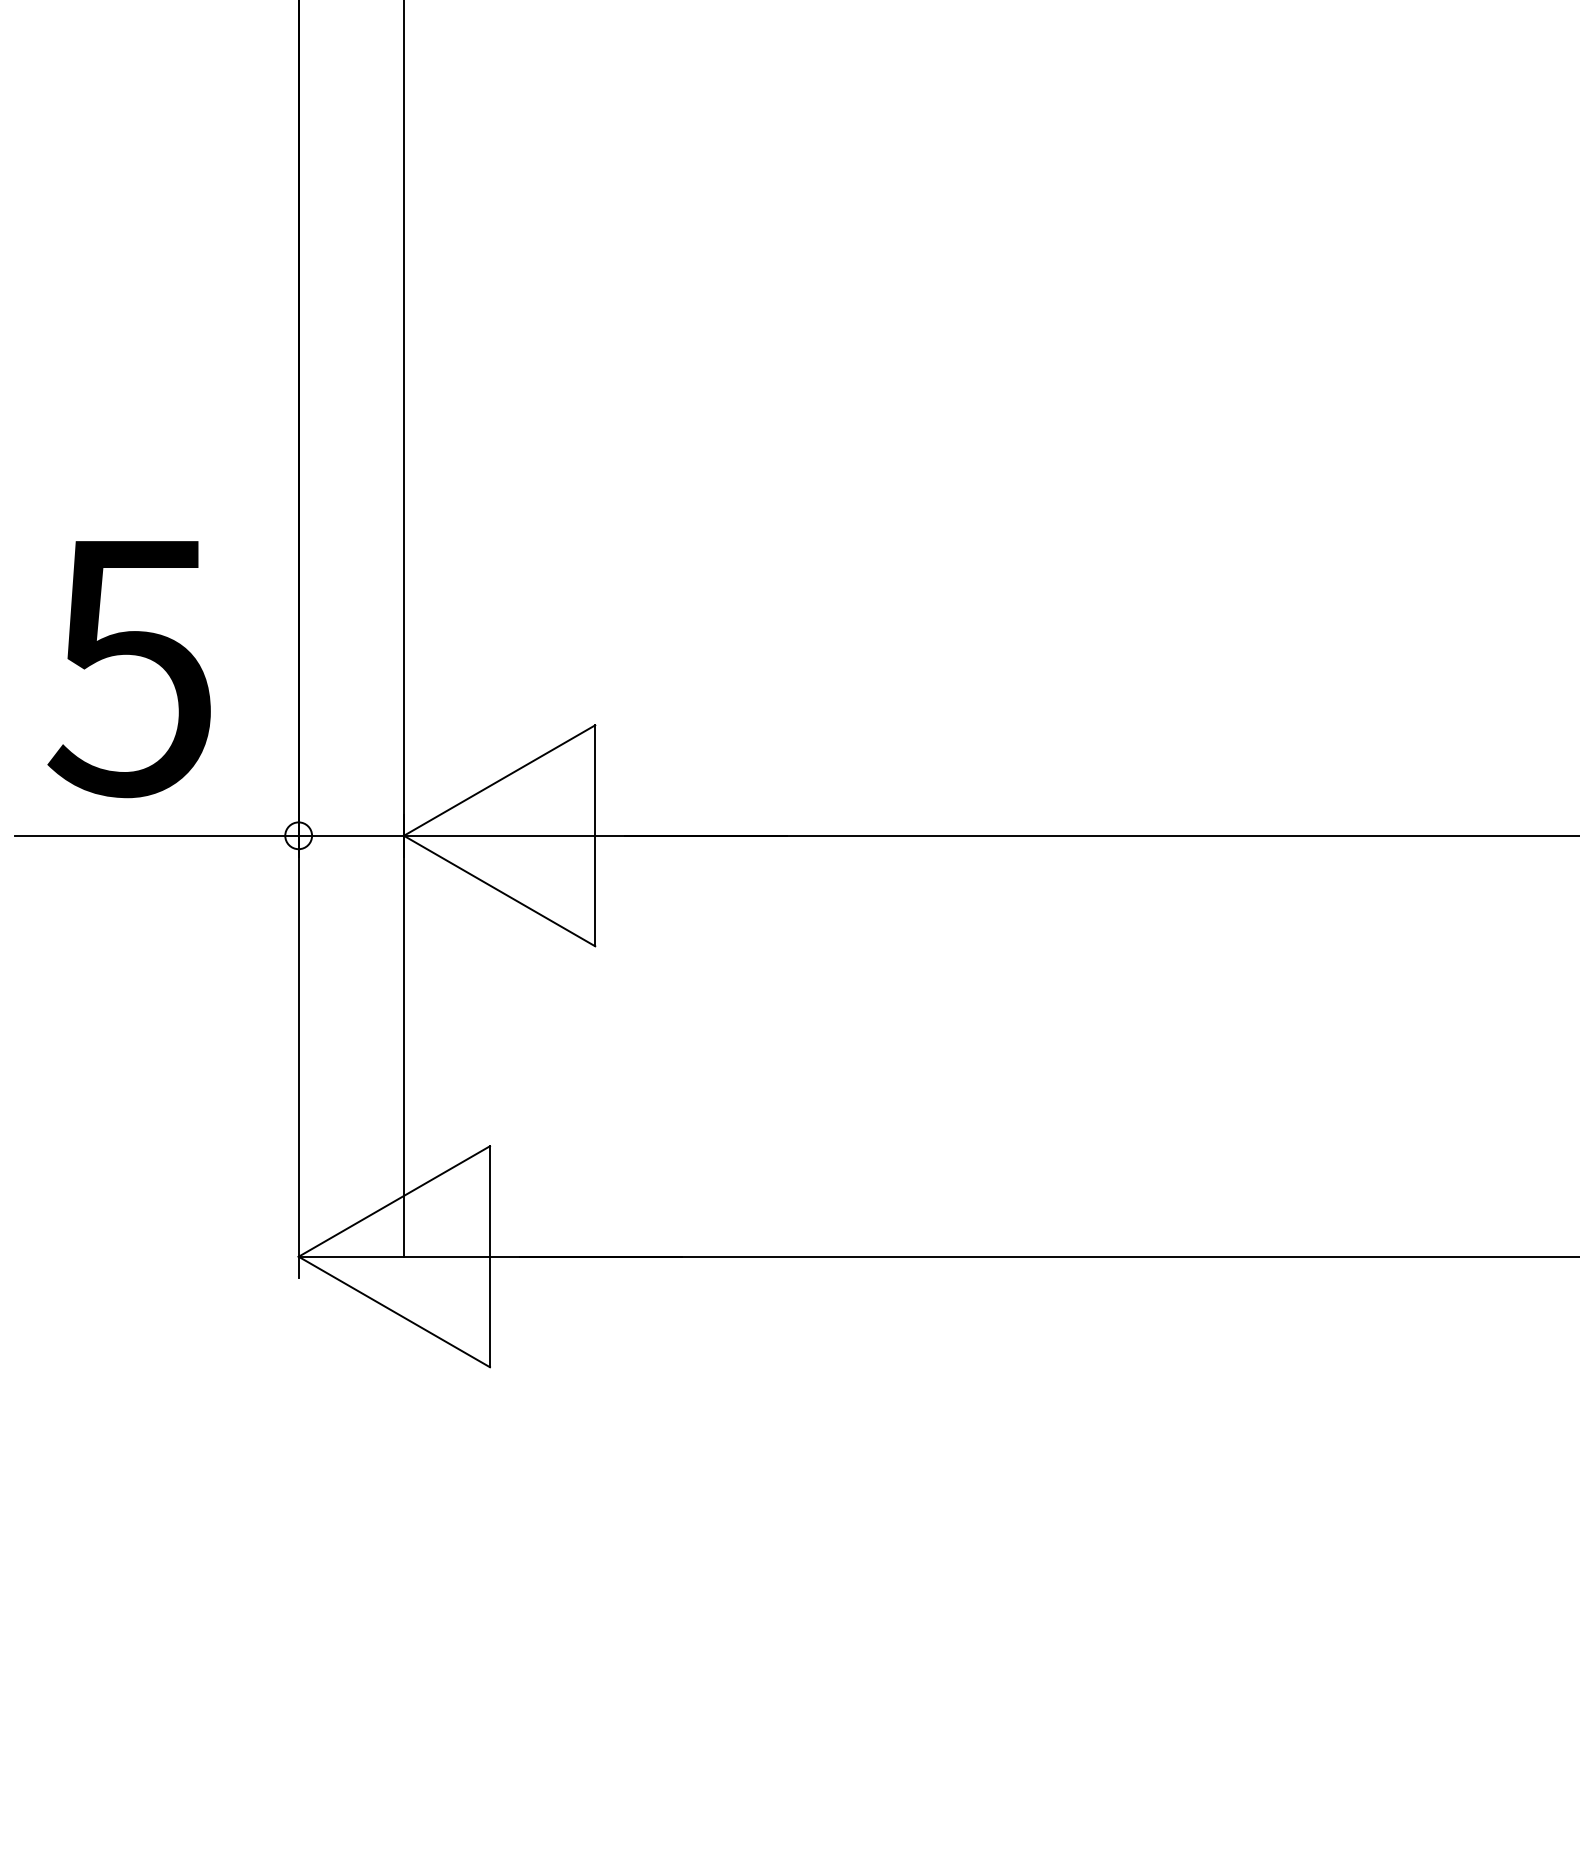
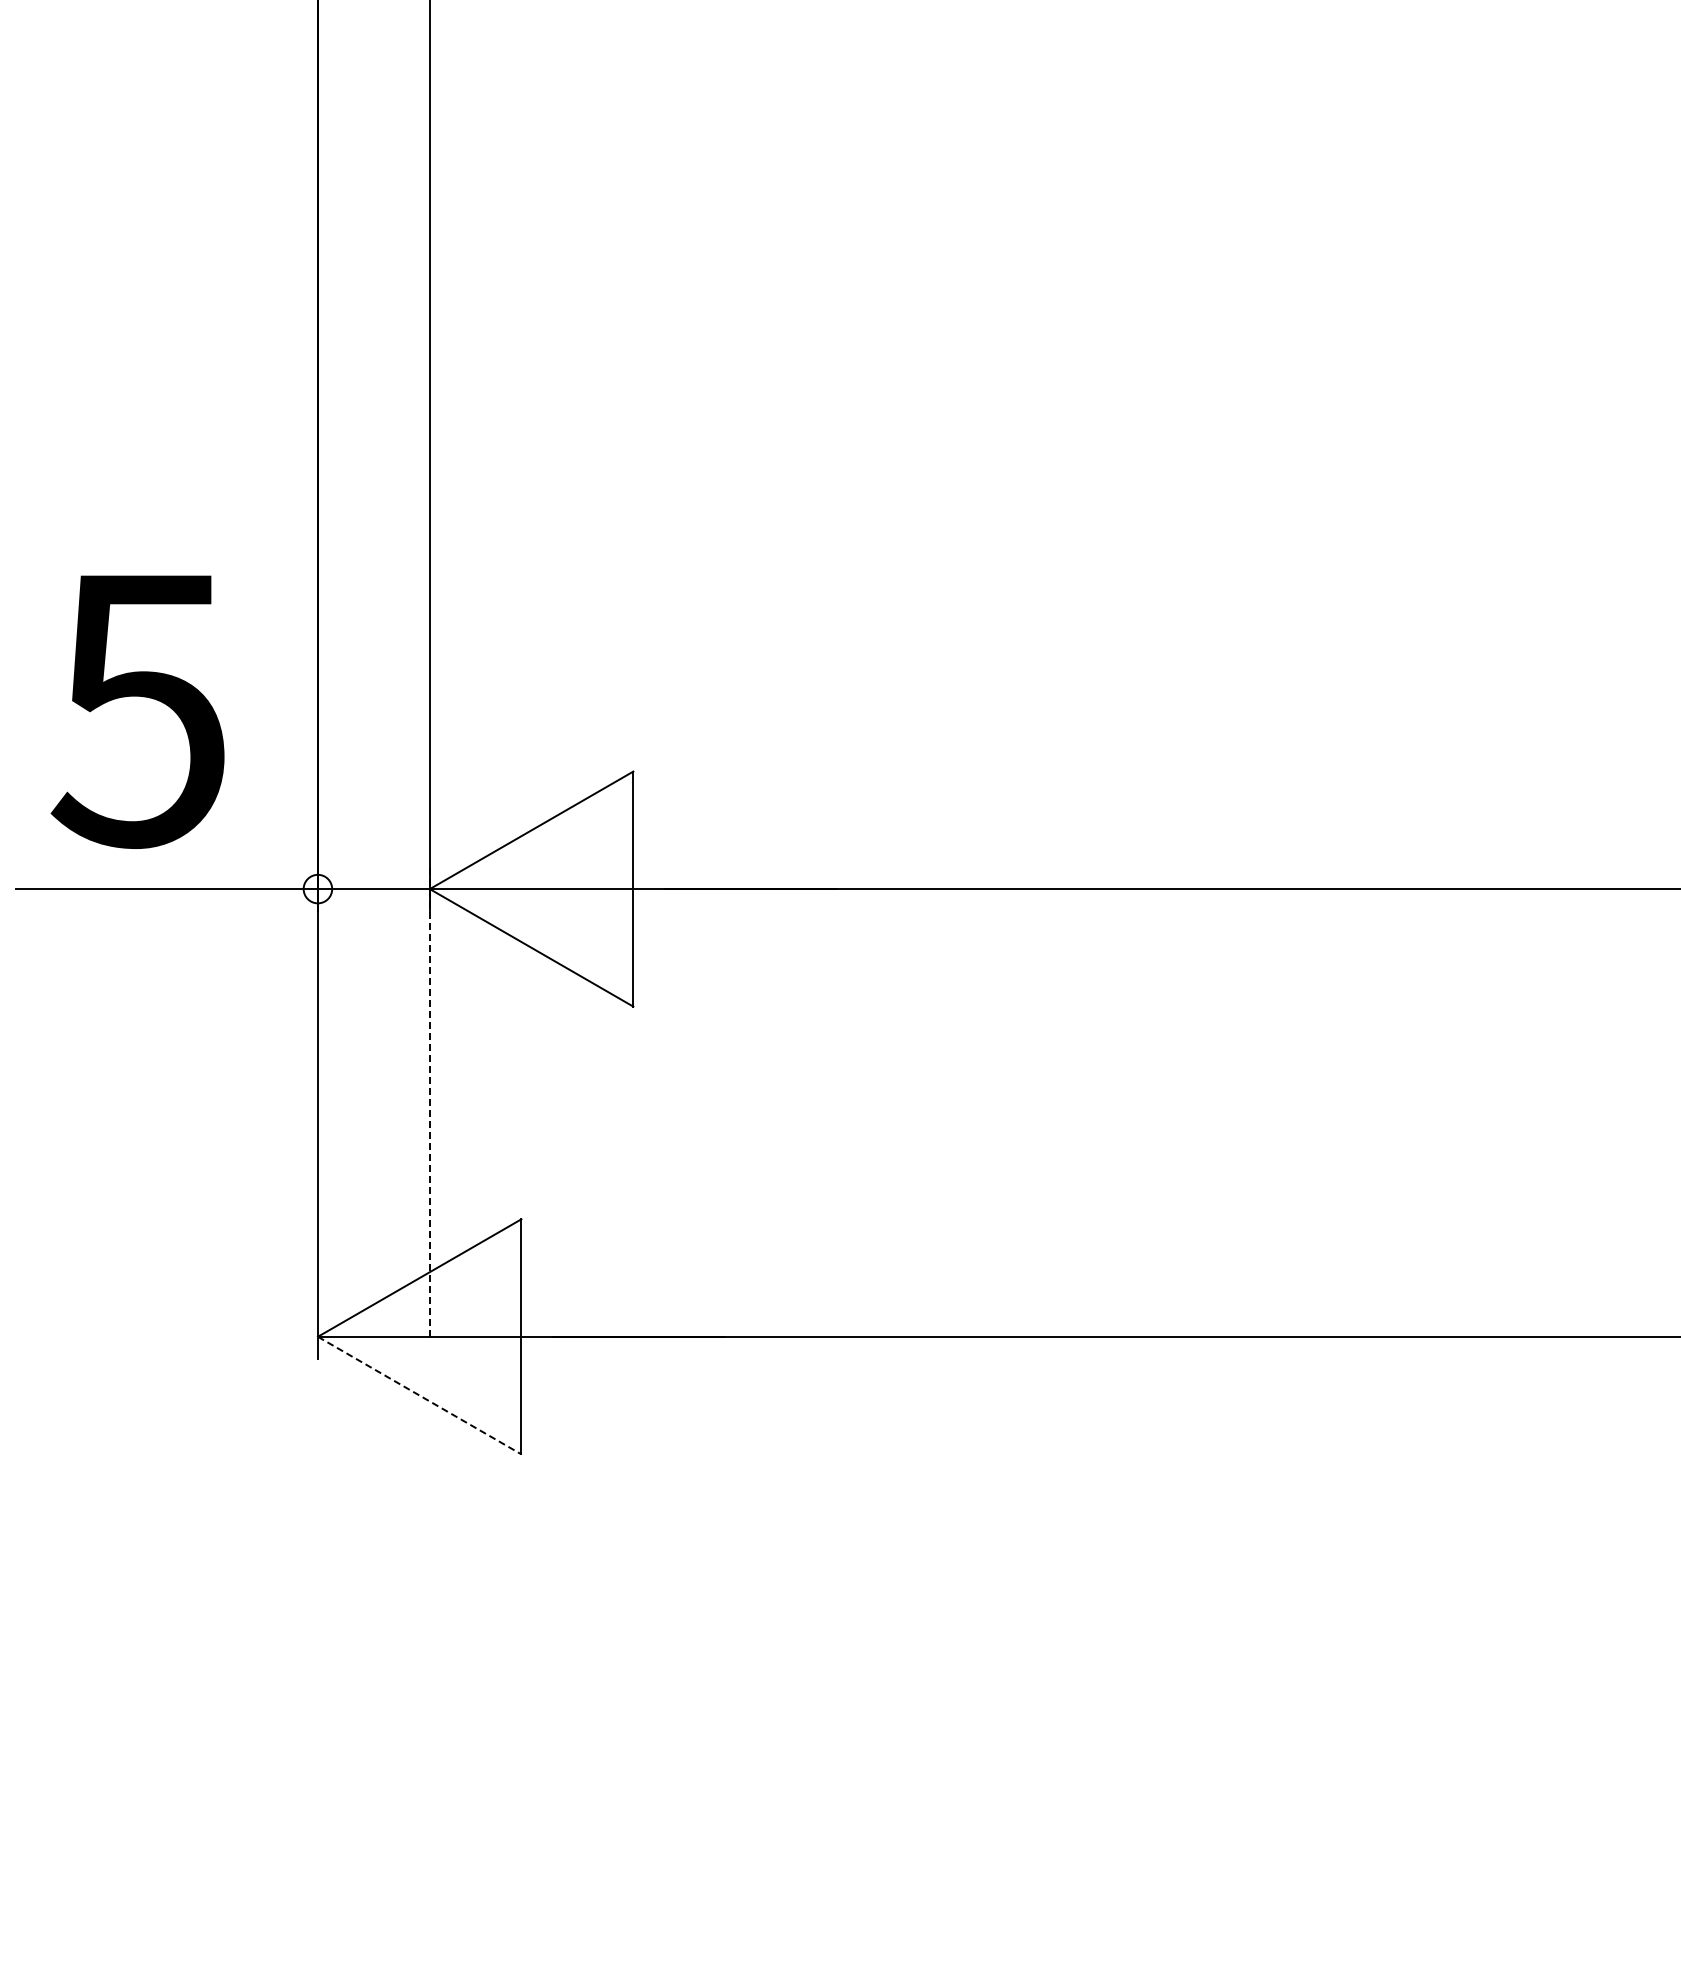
line: (403, 1035) -> (429, 1101), solid -> dashed
line: (395, 1311) -> (420, 1395), solid -> dashed

